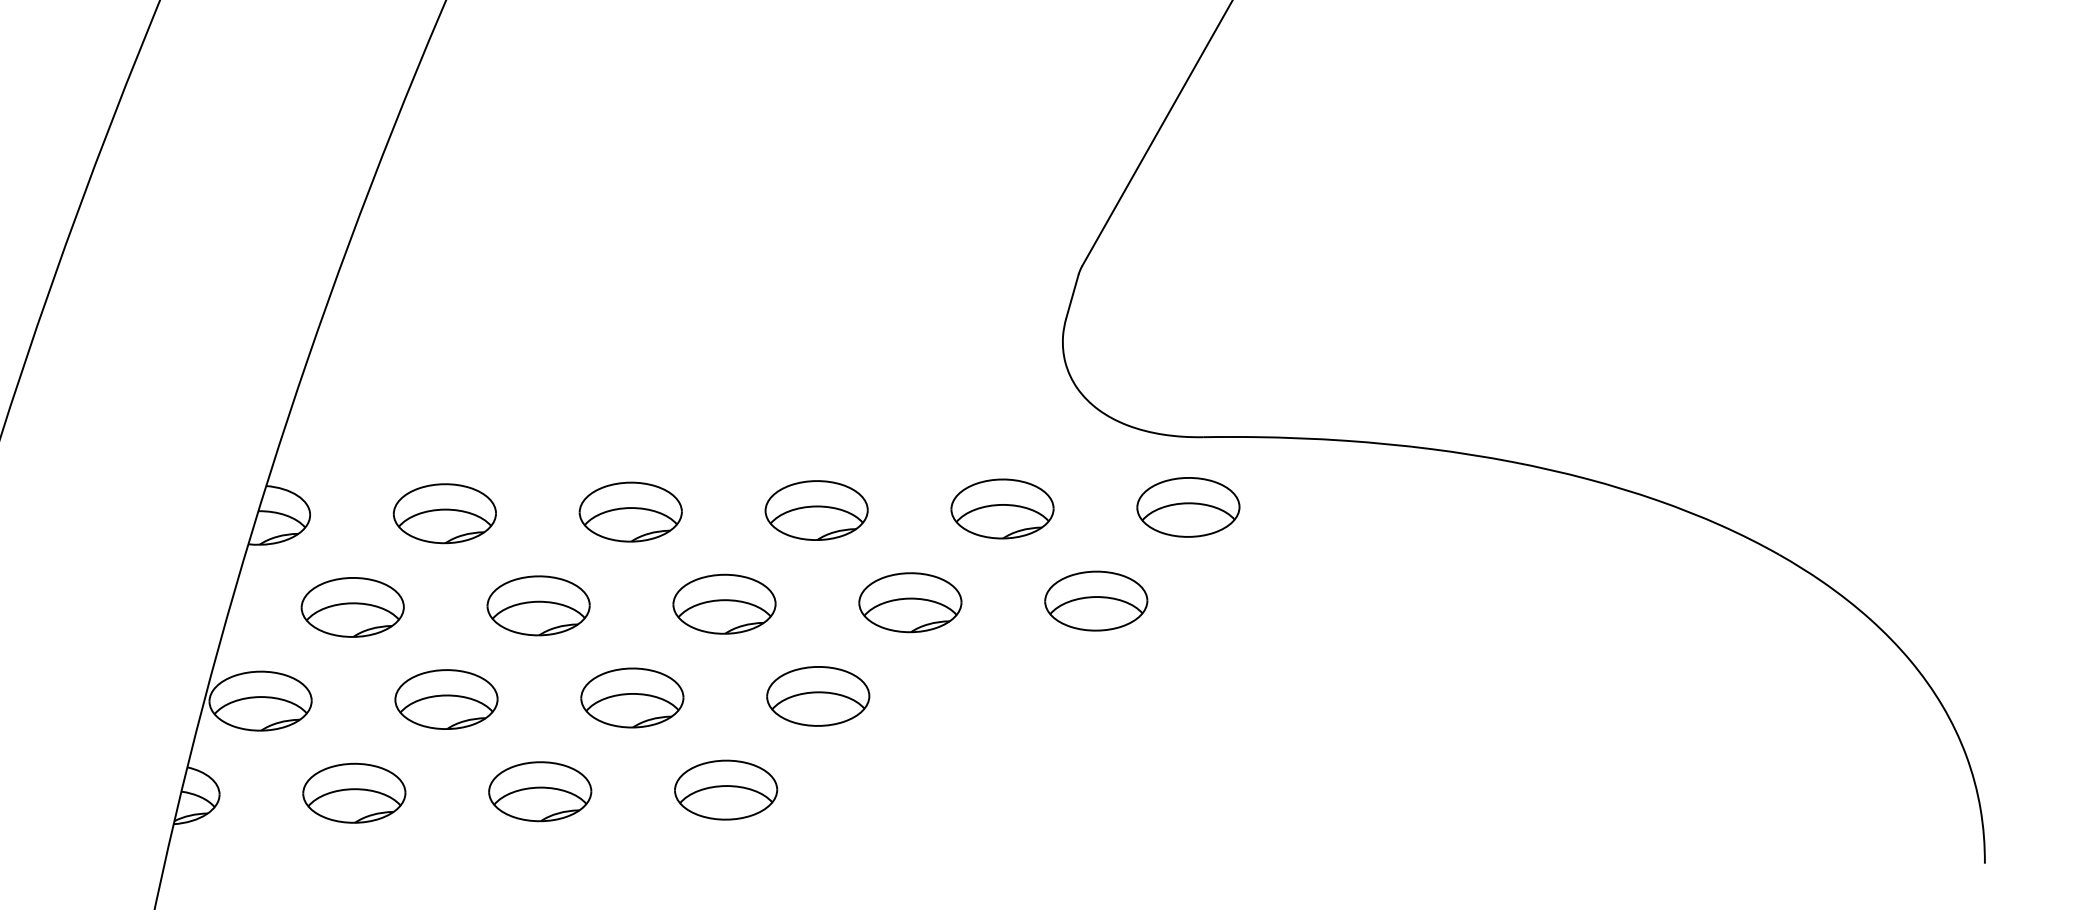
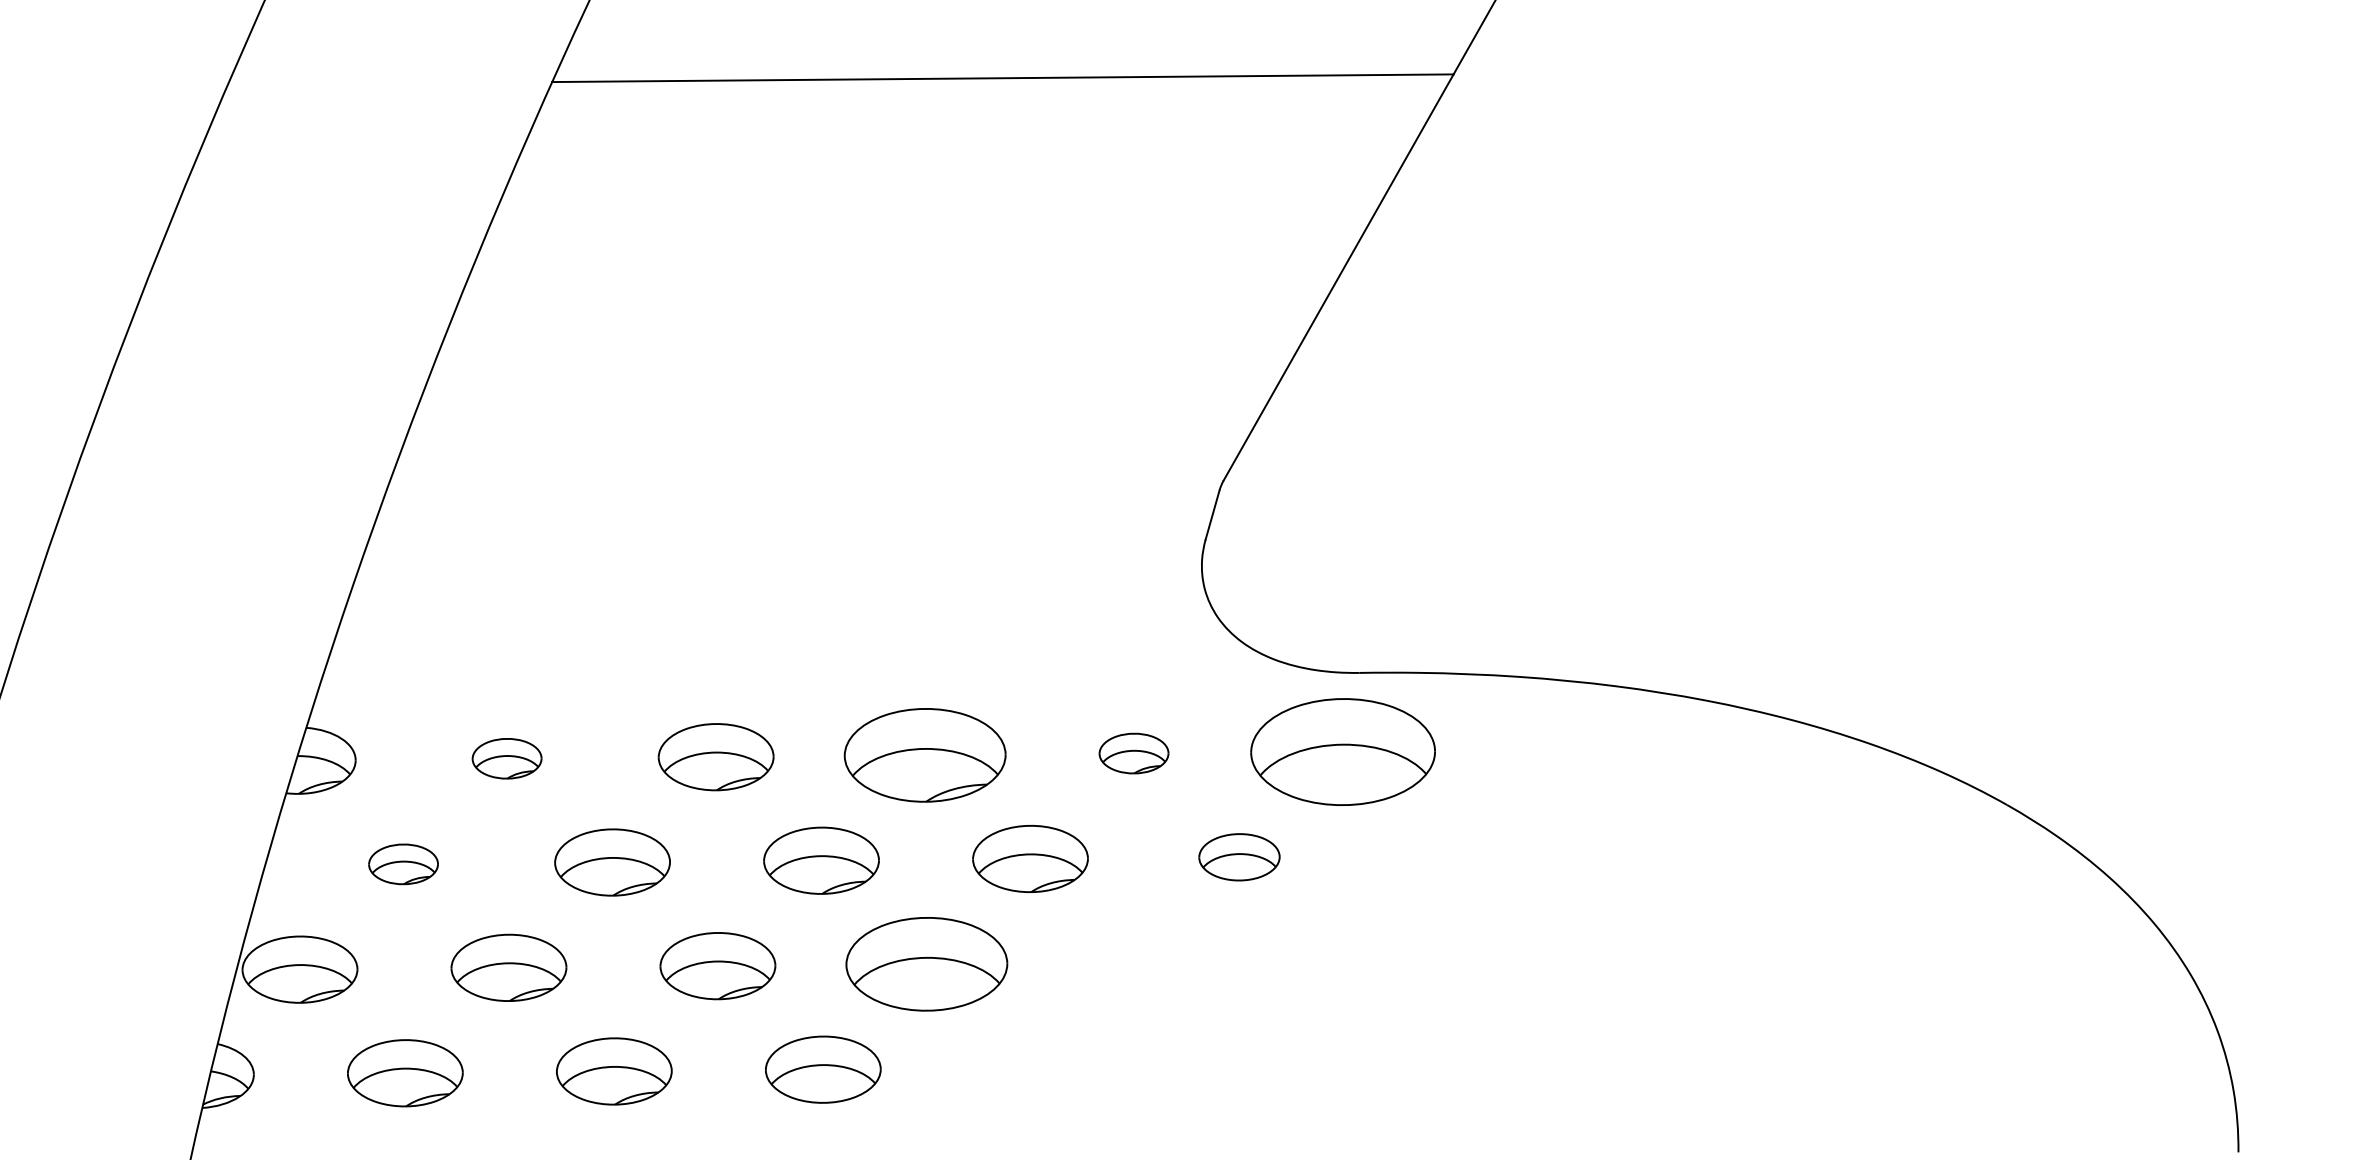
part: (1187, 507) -> (1342, 751), size x1.6
part: (1002, 508) -> (1133, 753), size x0.6
part: (816, 510) -> (924, 755), size x1.4
part: (444, 513) -> (506, 758), size x0.6
part: (1096, 601) -> (1239, 857), size x0.7
part: (352, 607) -> (403, 864), size x0.6
part: (817, 696) -> (926, 964), size x1.4

